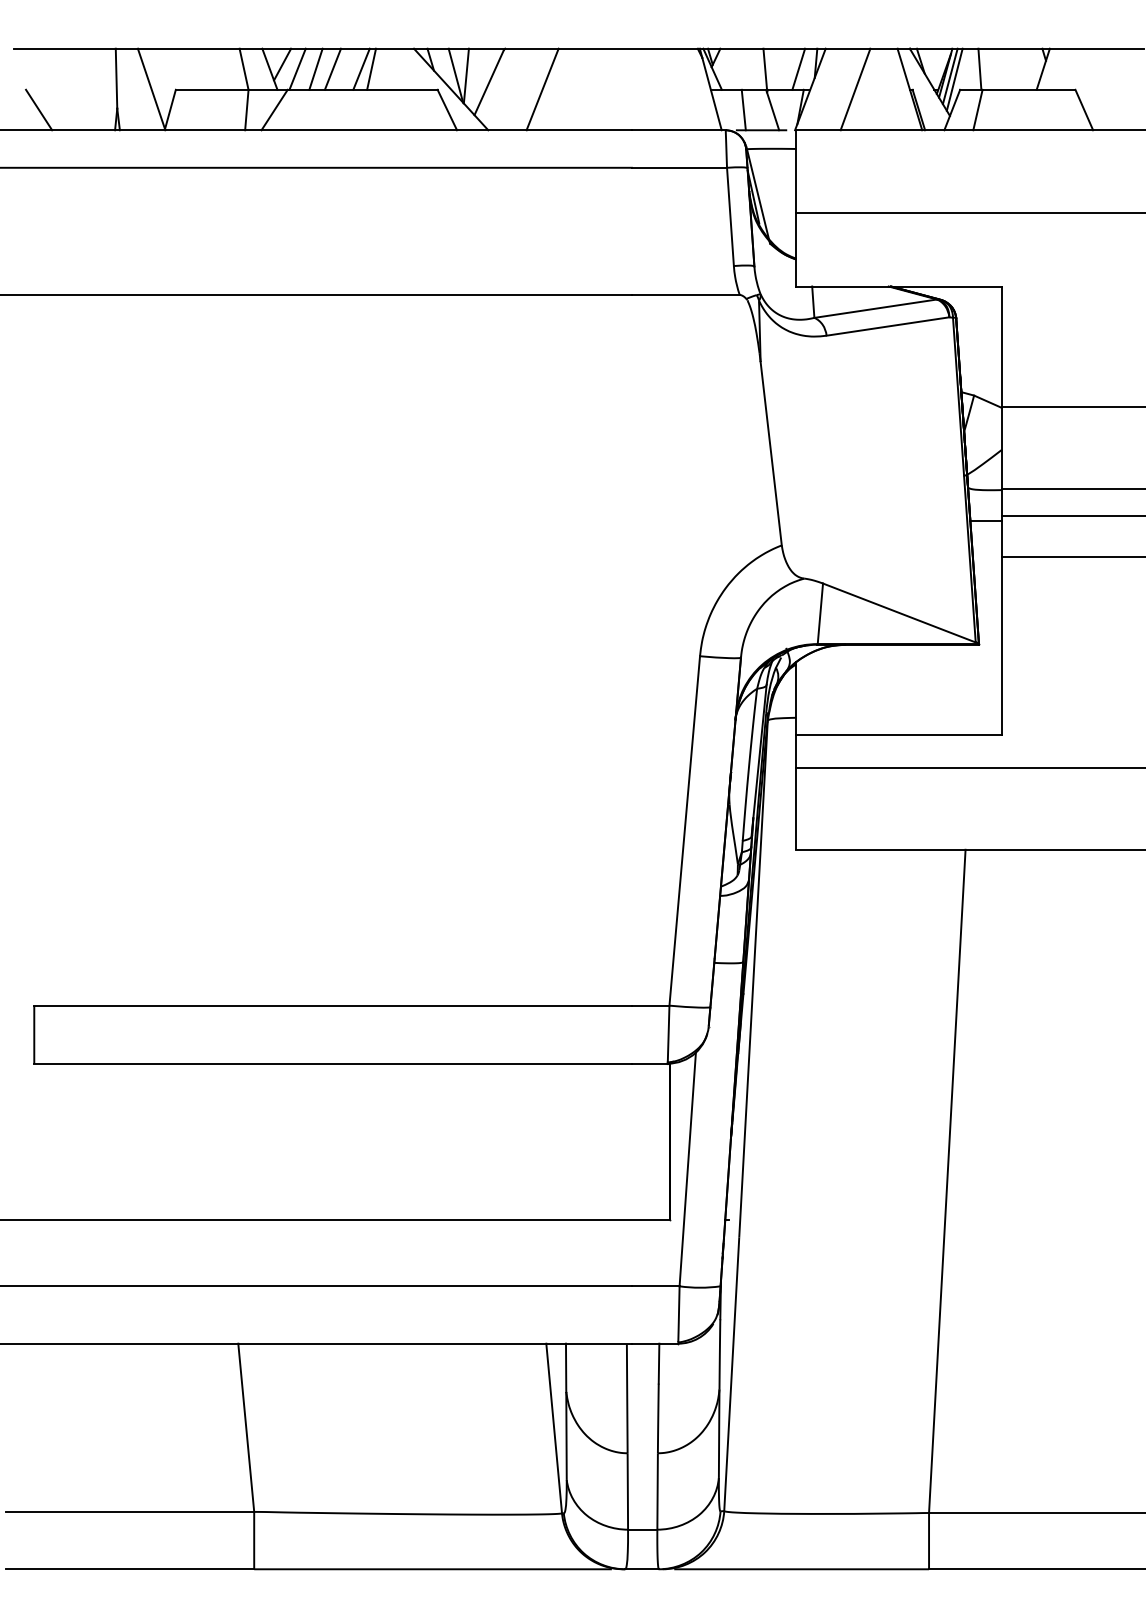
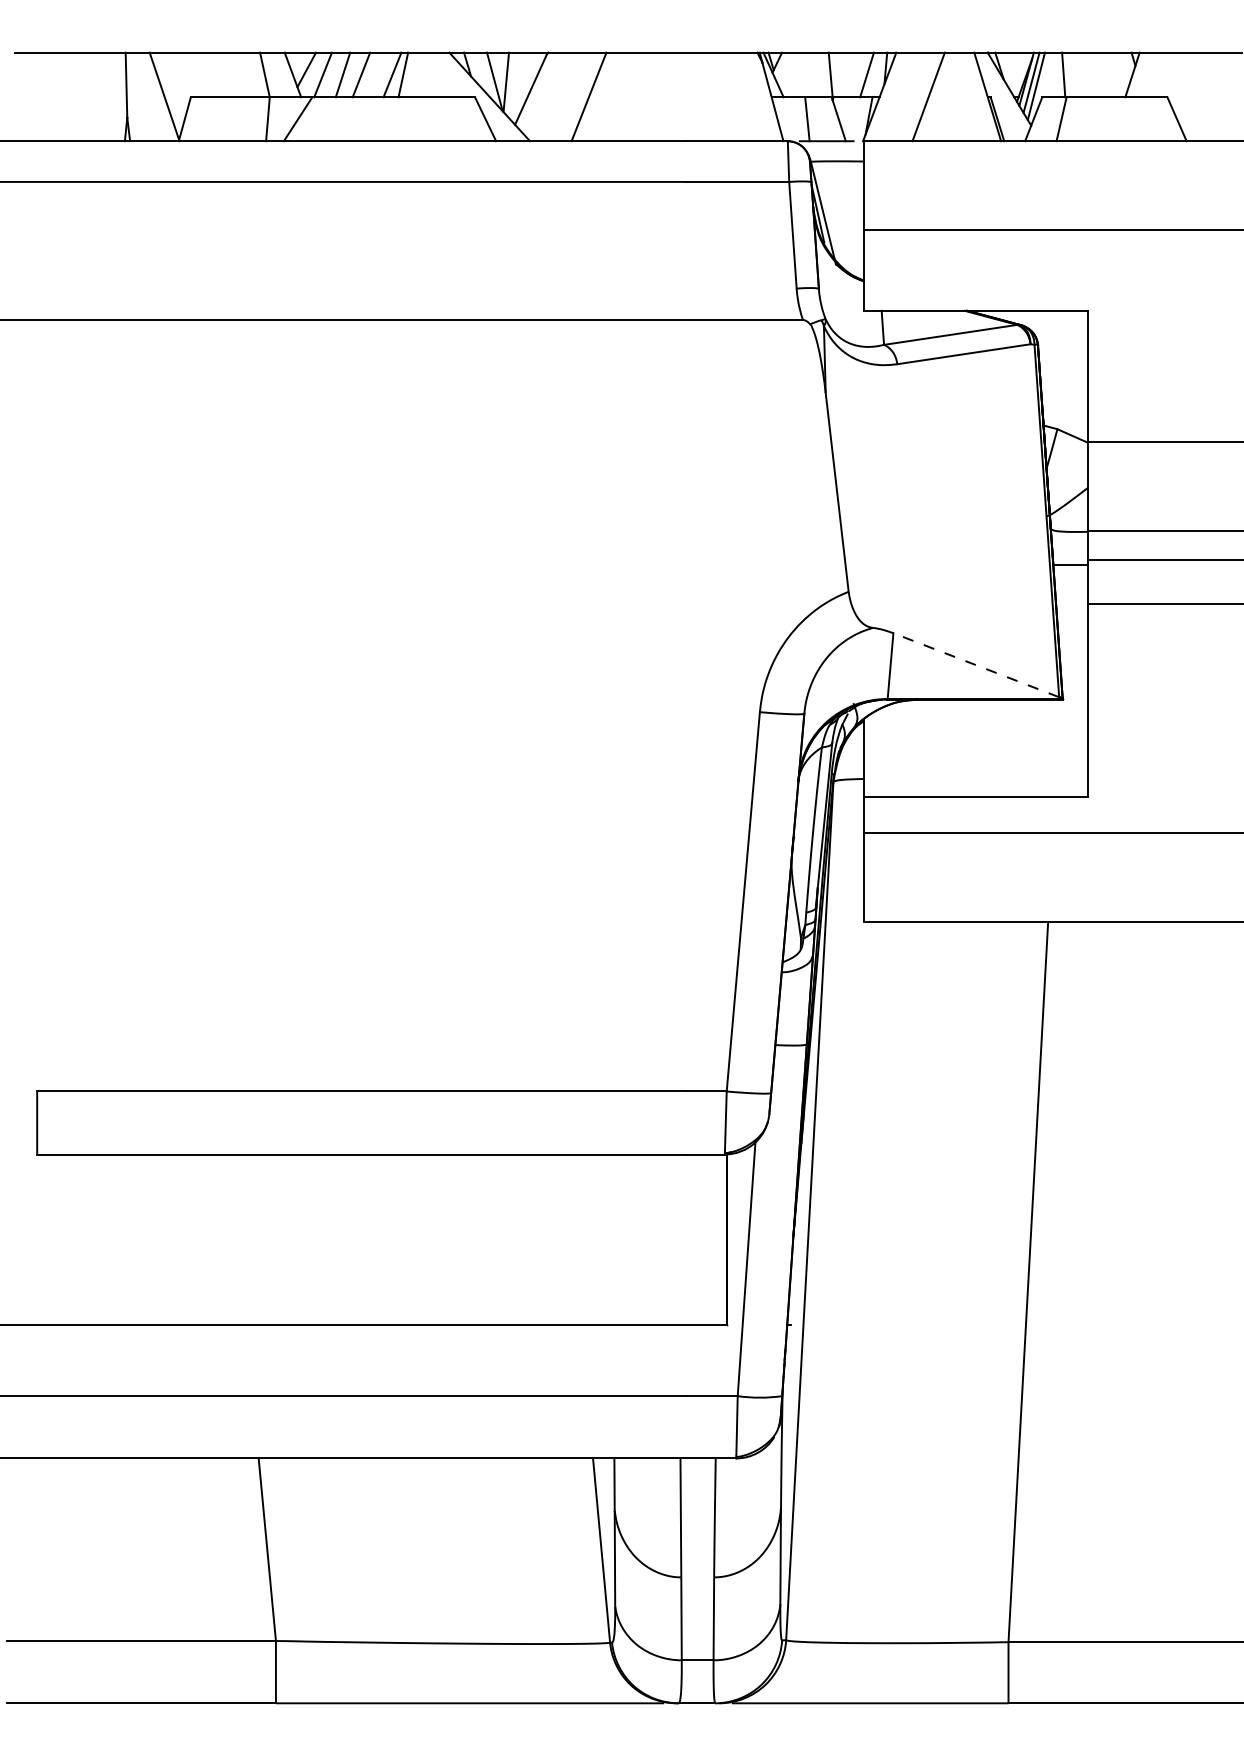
line: (39, 110) -> (42, 119), removed
line: (899, 613) -> (976, 665), solid -> dashed

